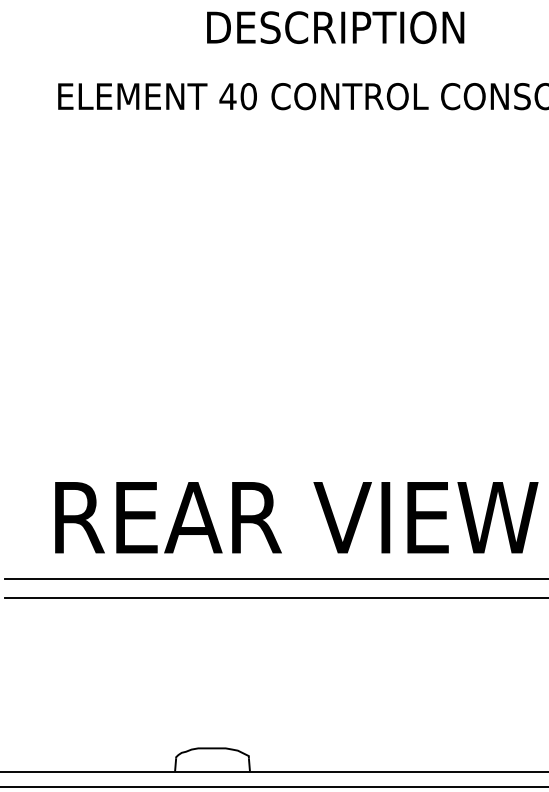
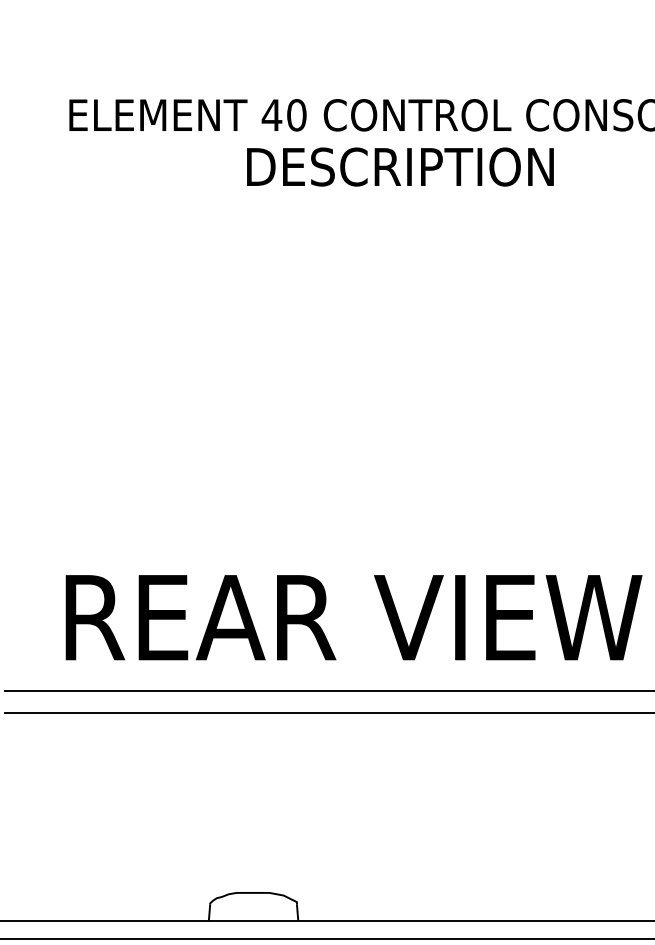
text: (335, 27) -> (400, 166), moved

